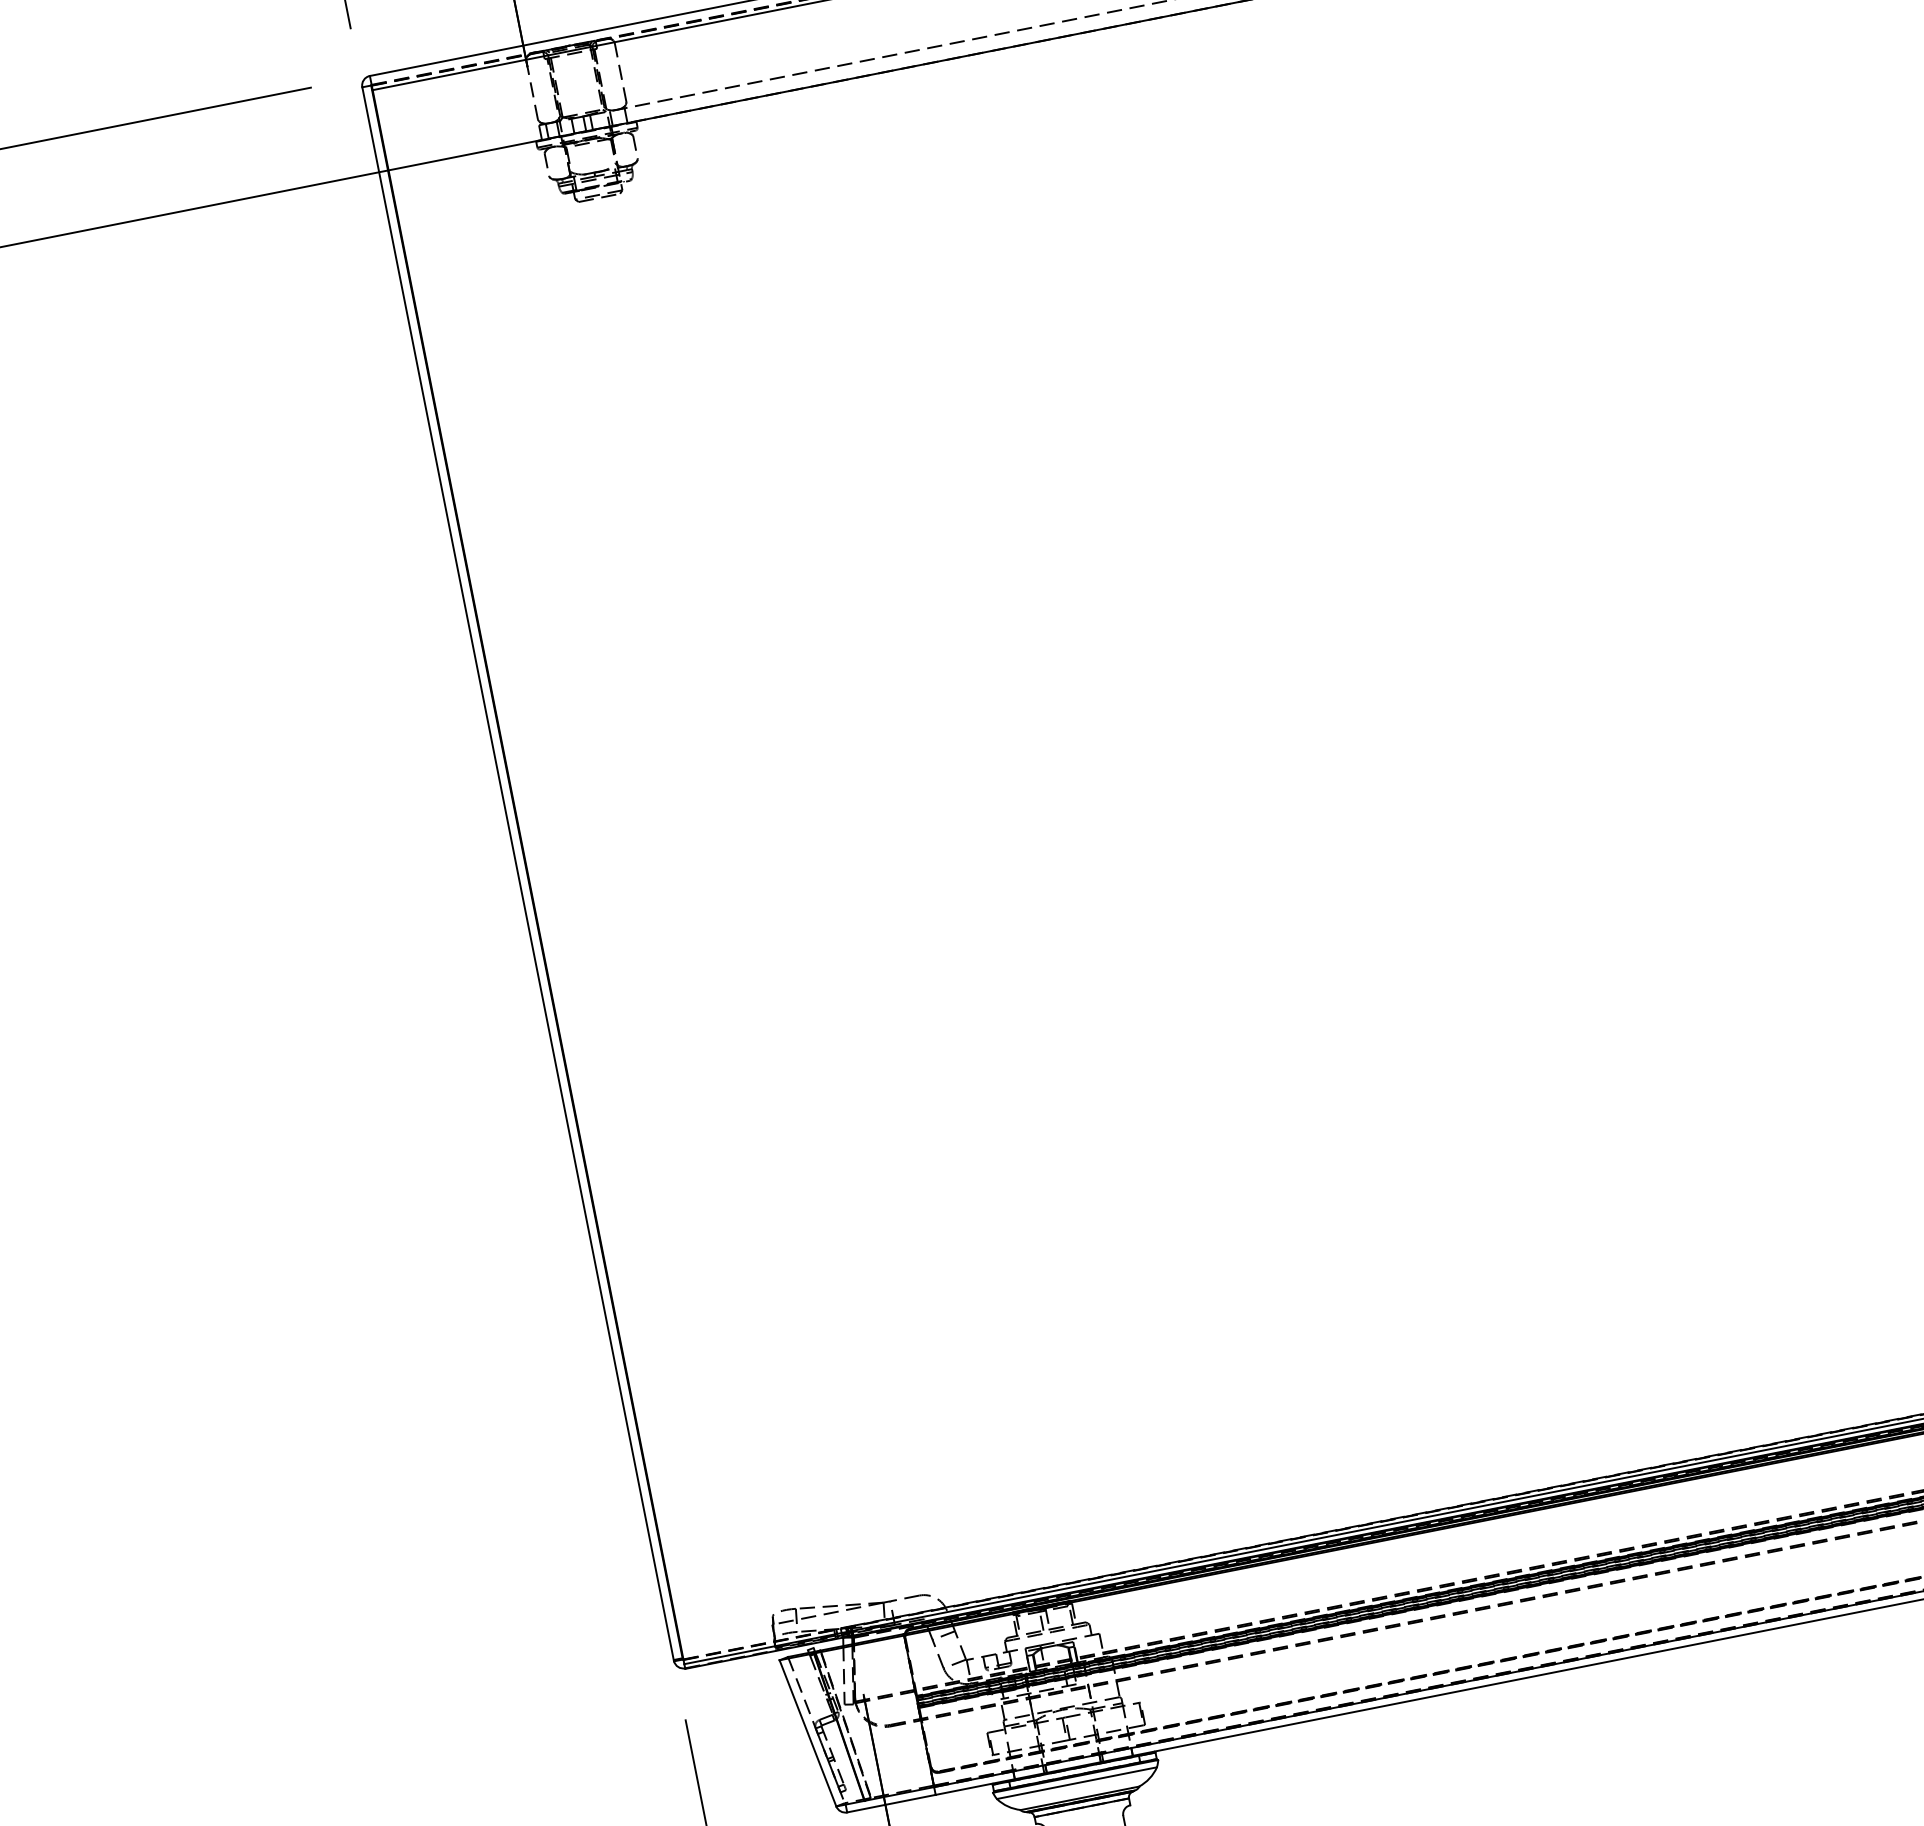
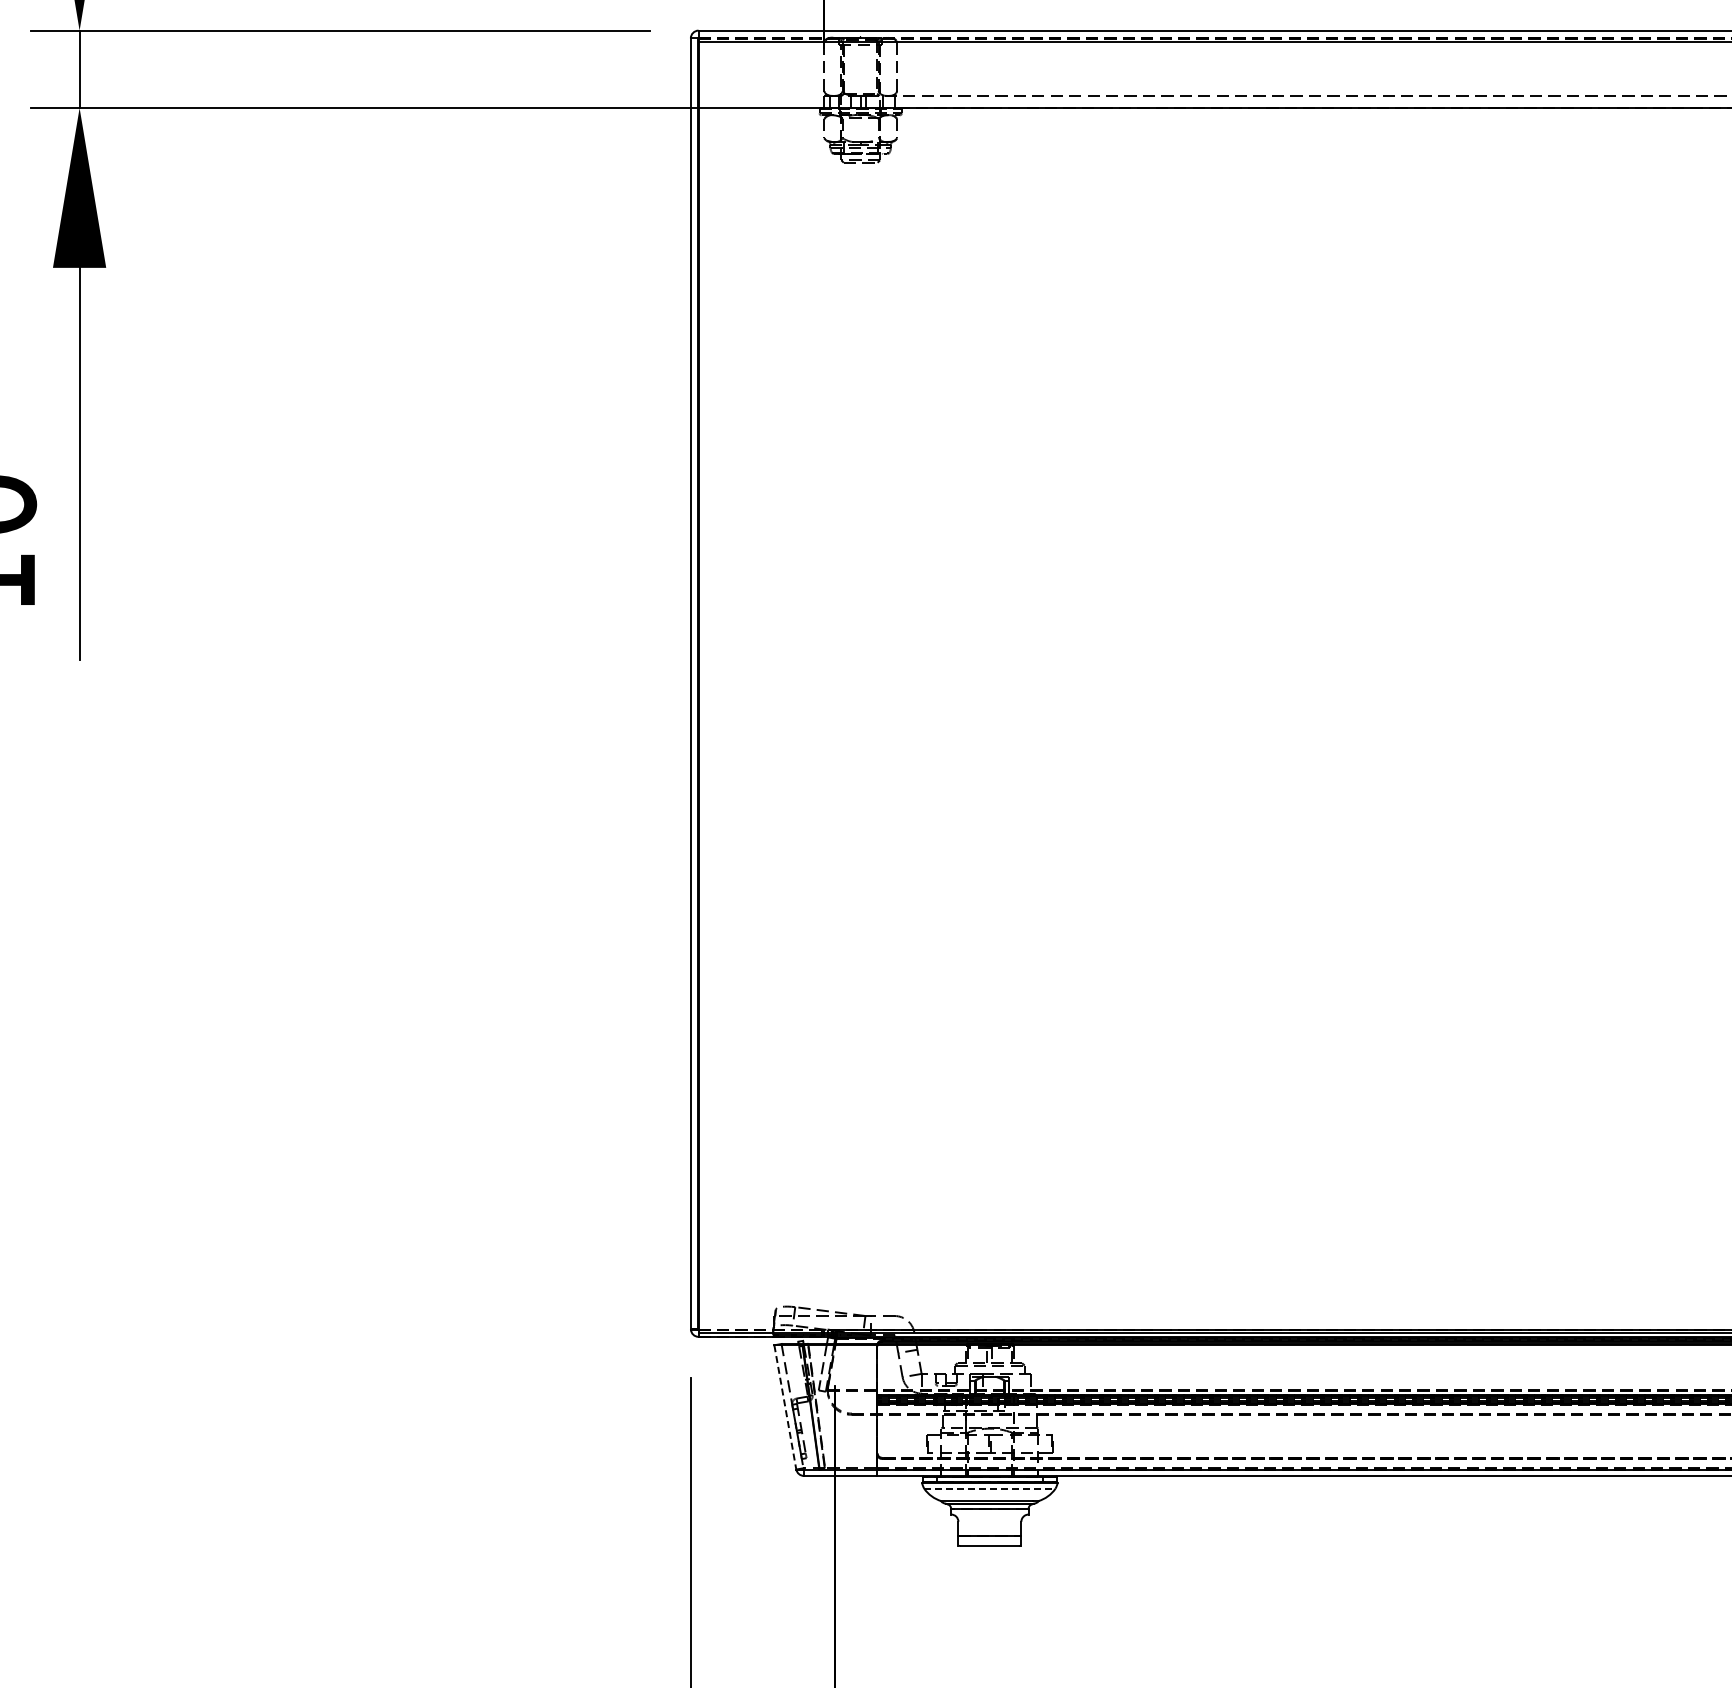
line: (808, 1733) -> (785, 1407), solid -> dashed
line: (1076, 1782) -> (989, 1488), solid -> dashed

